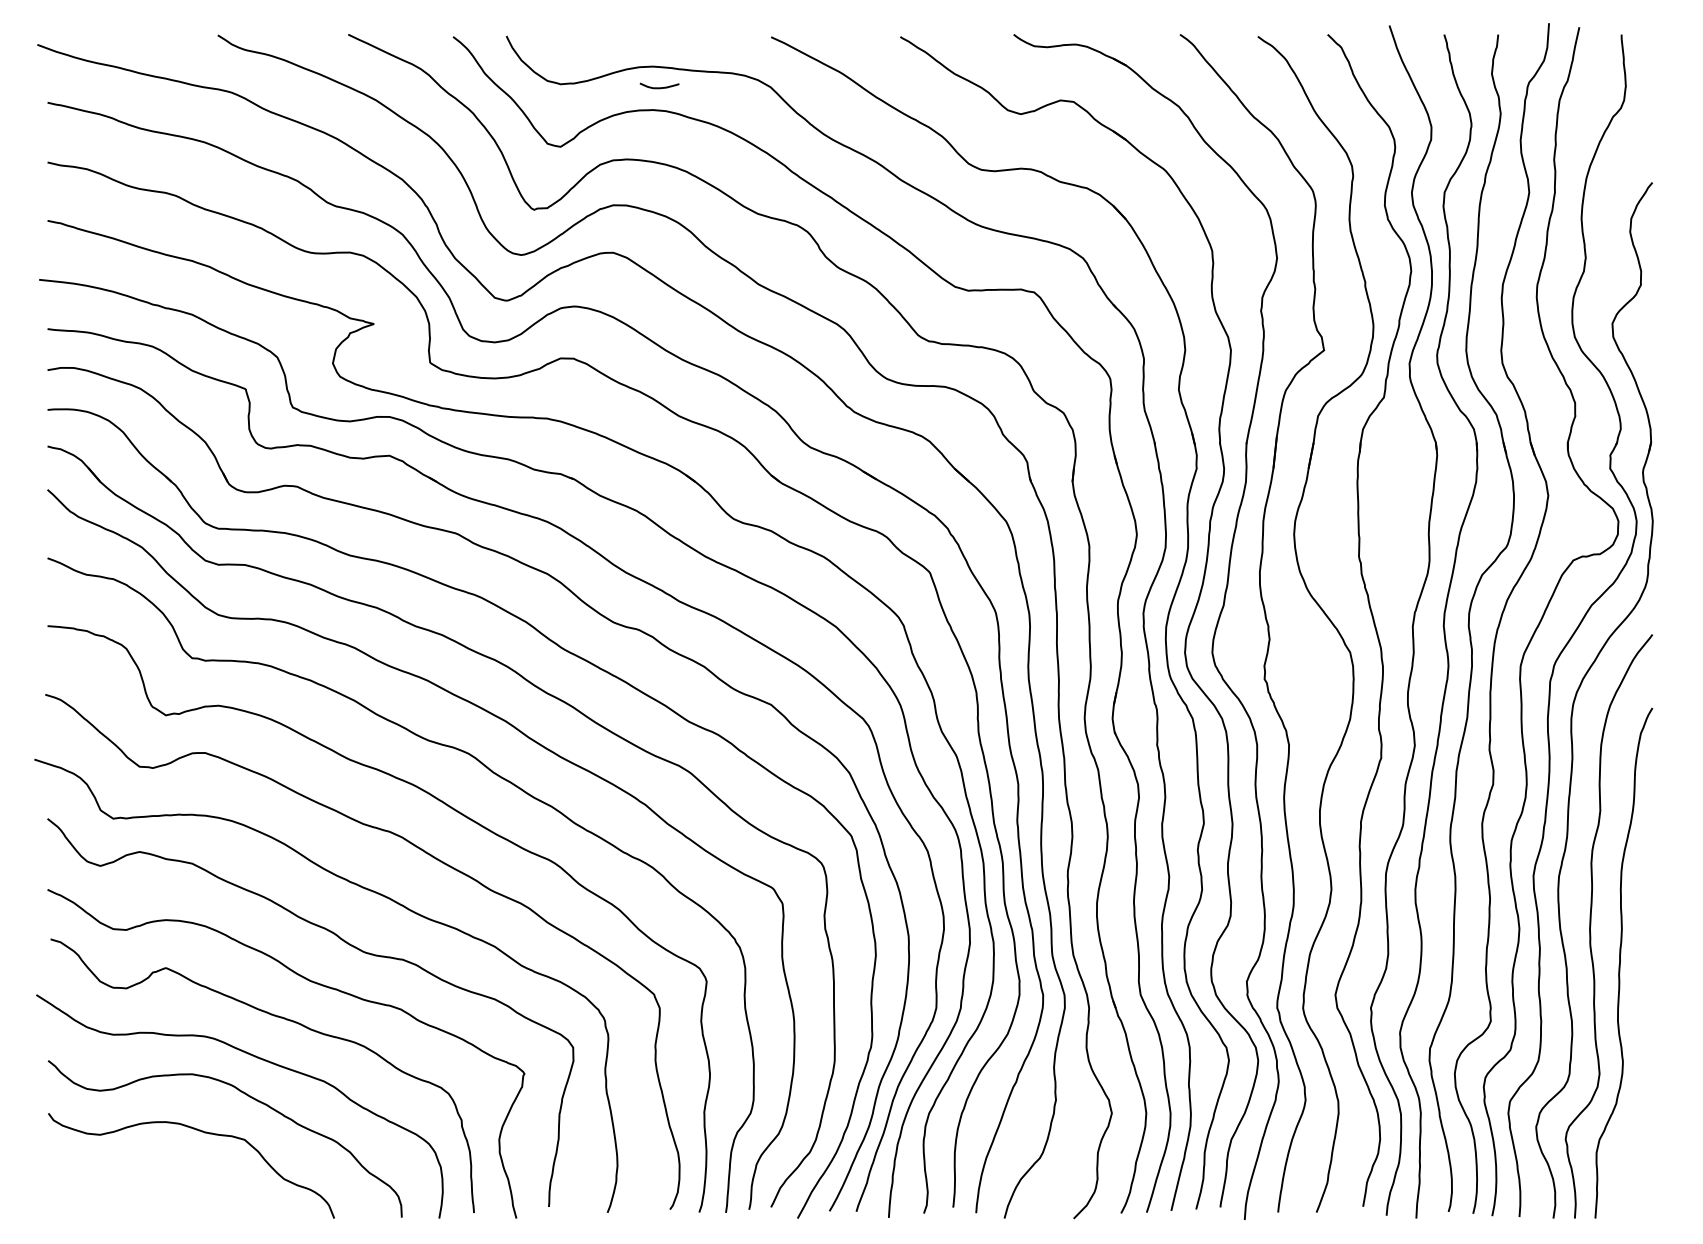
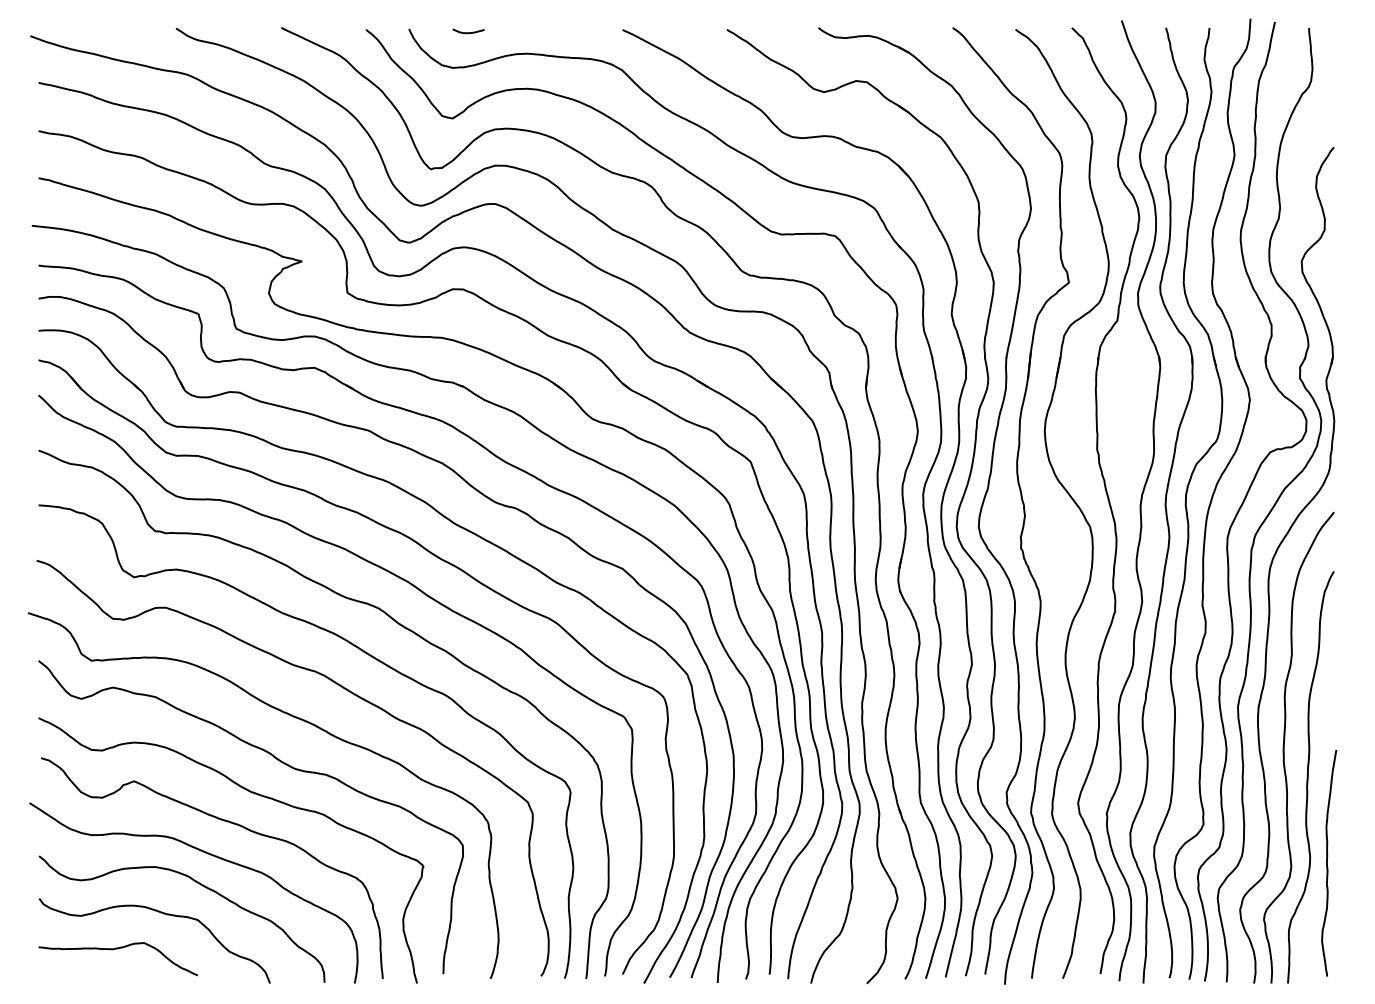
curve: (659, 87) -> (468, 32), moved
curve: (1644, 1069) -> (1327, 863), added
curve: (140, 1177) -> (113, 950), added

